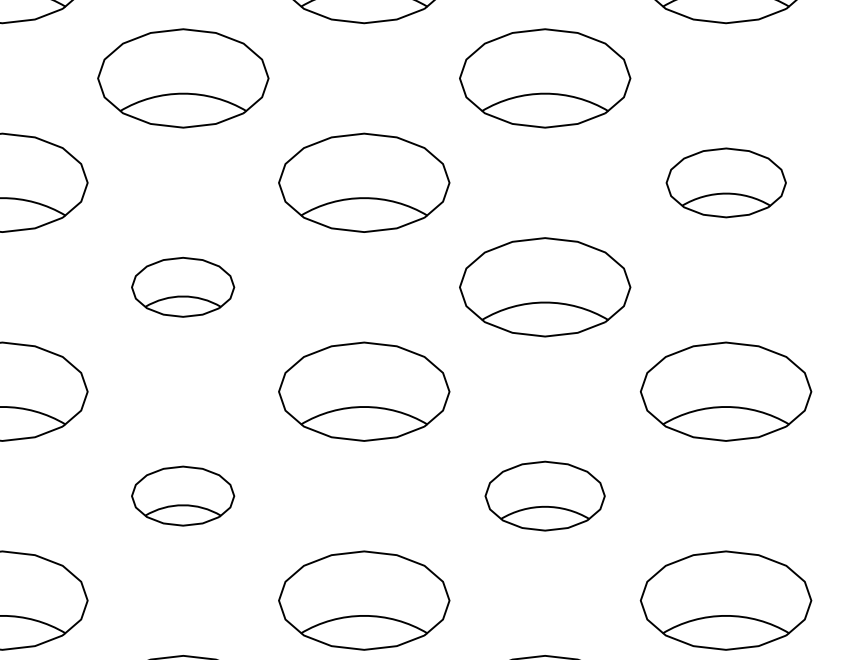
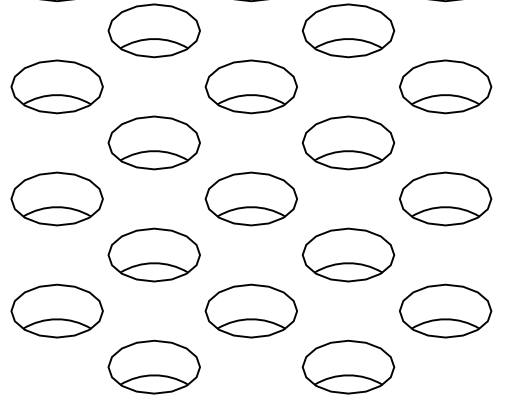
part: (725, 182) -> (445, 86), size x1.43
part: (181, 286) -> (153, 142), size x1.67
part: (181, 495) -> (153, 254), size x1.67
part: (545, 495) -> (348, 254), size x1.43

